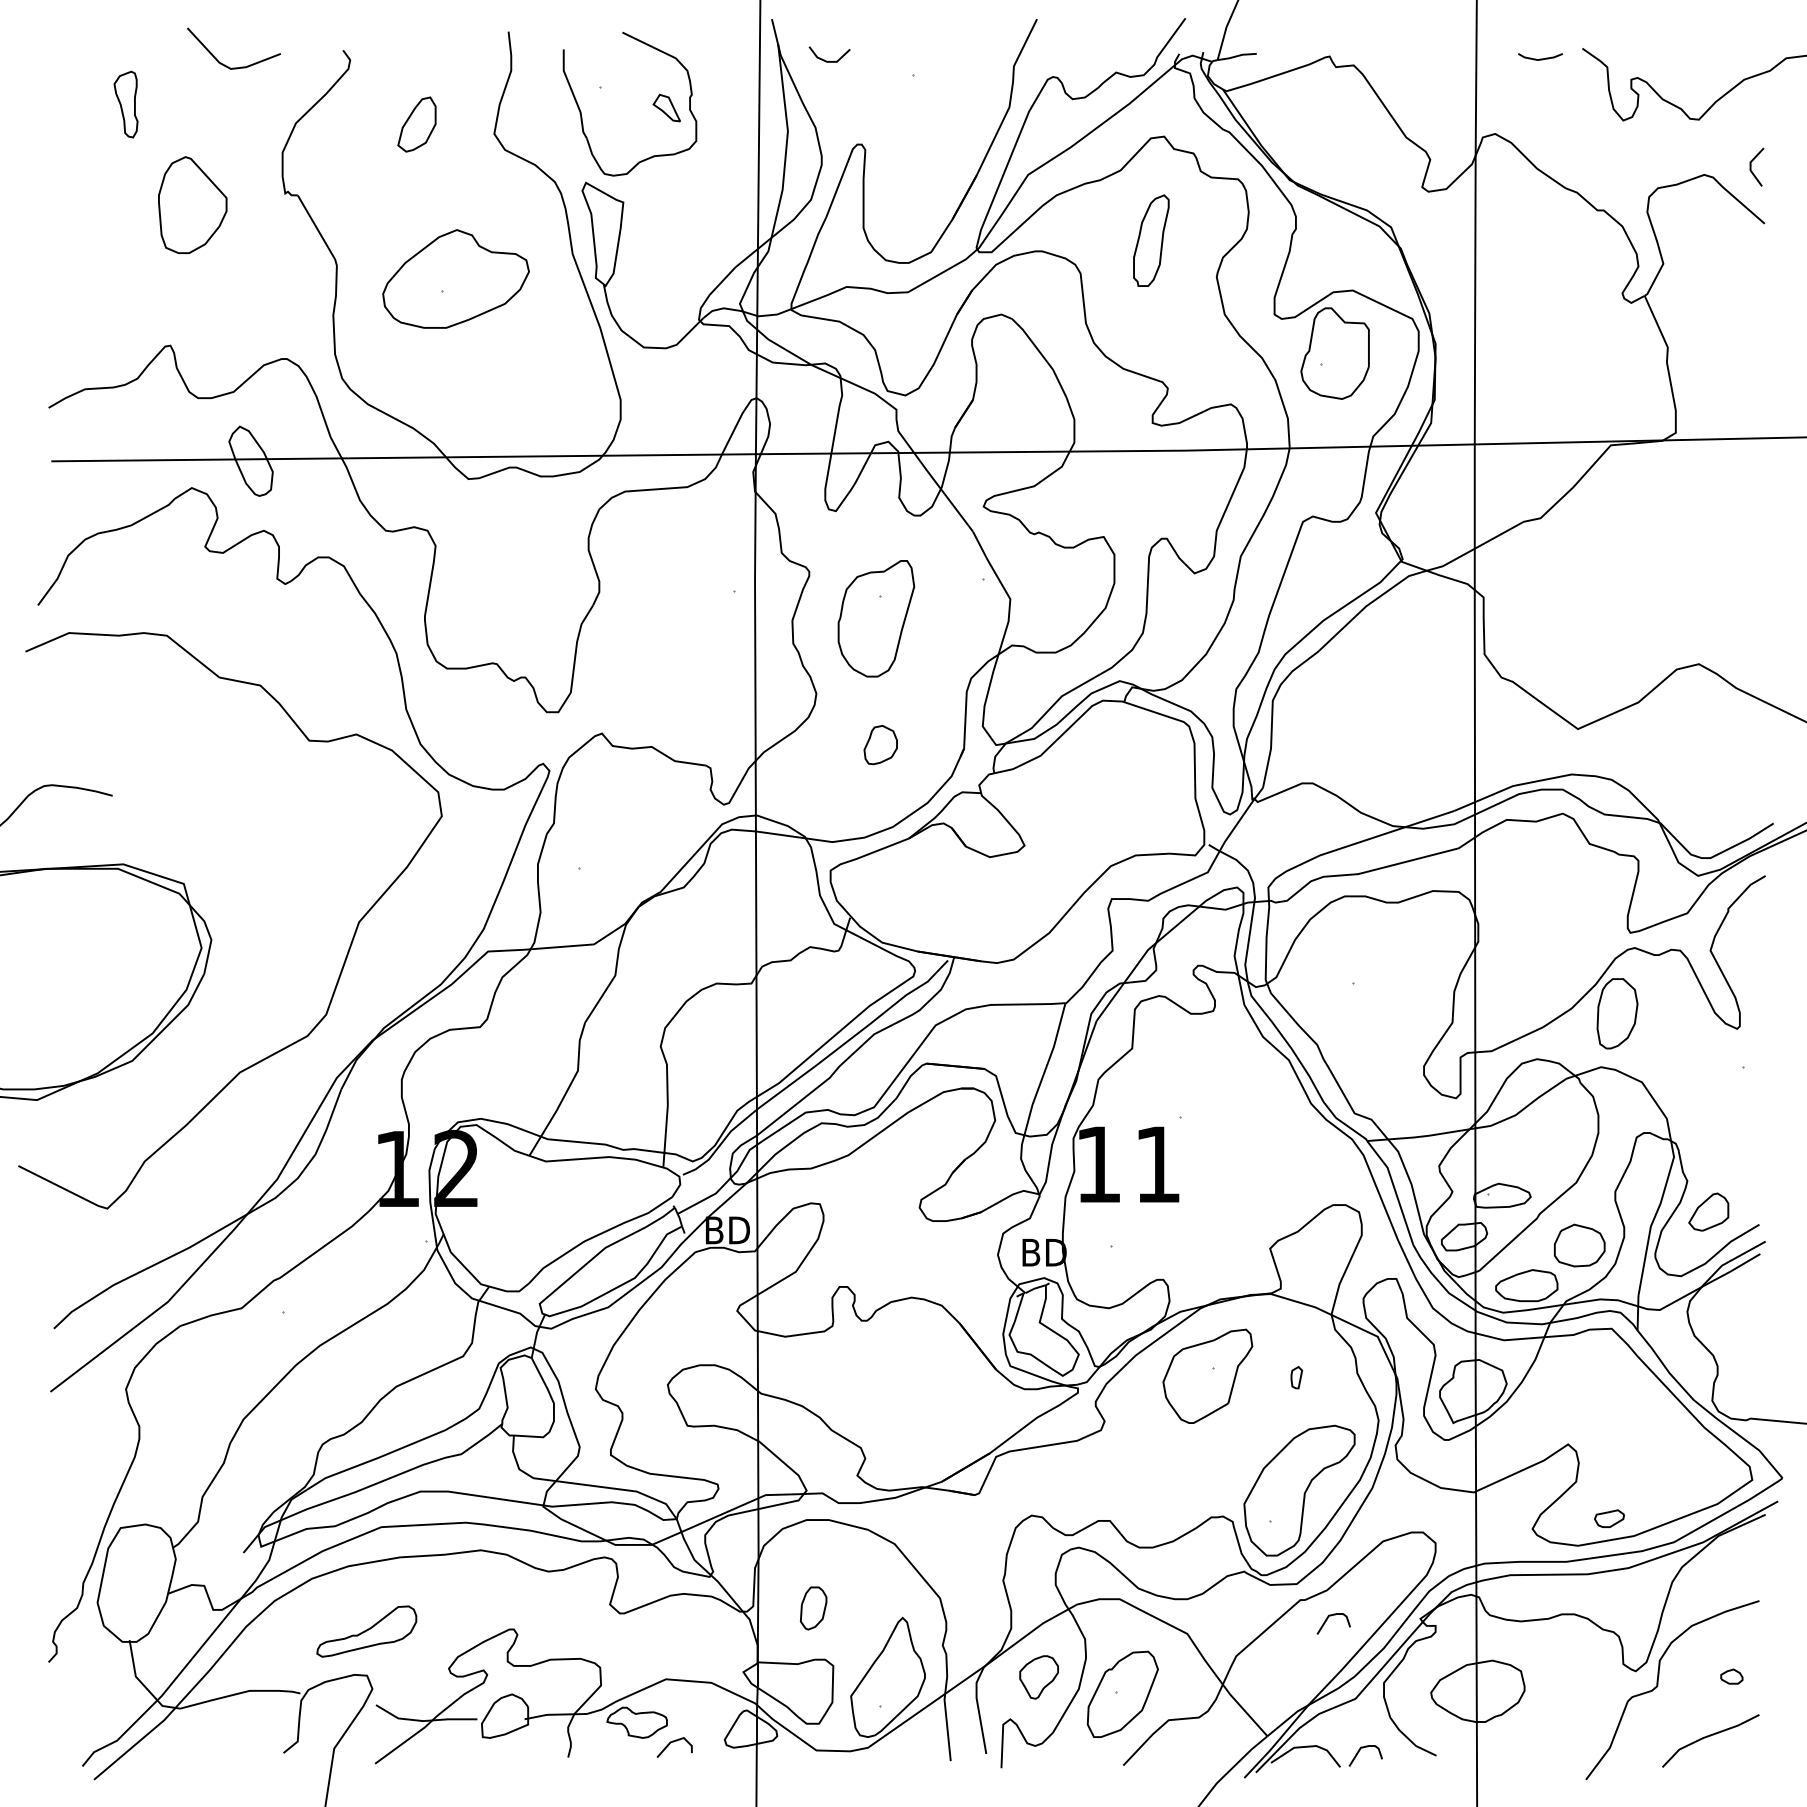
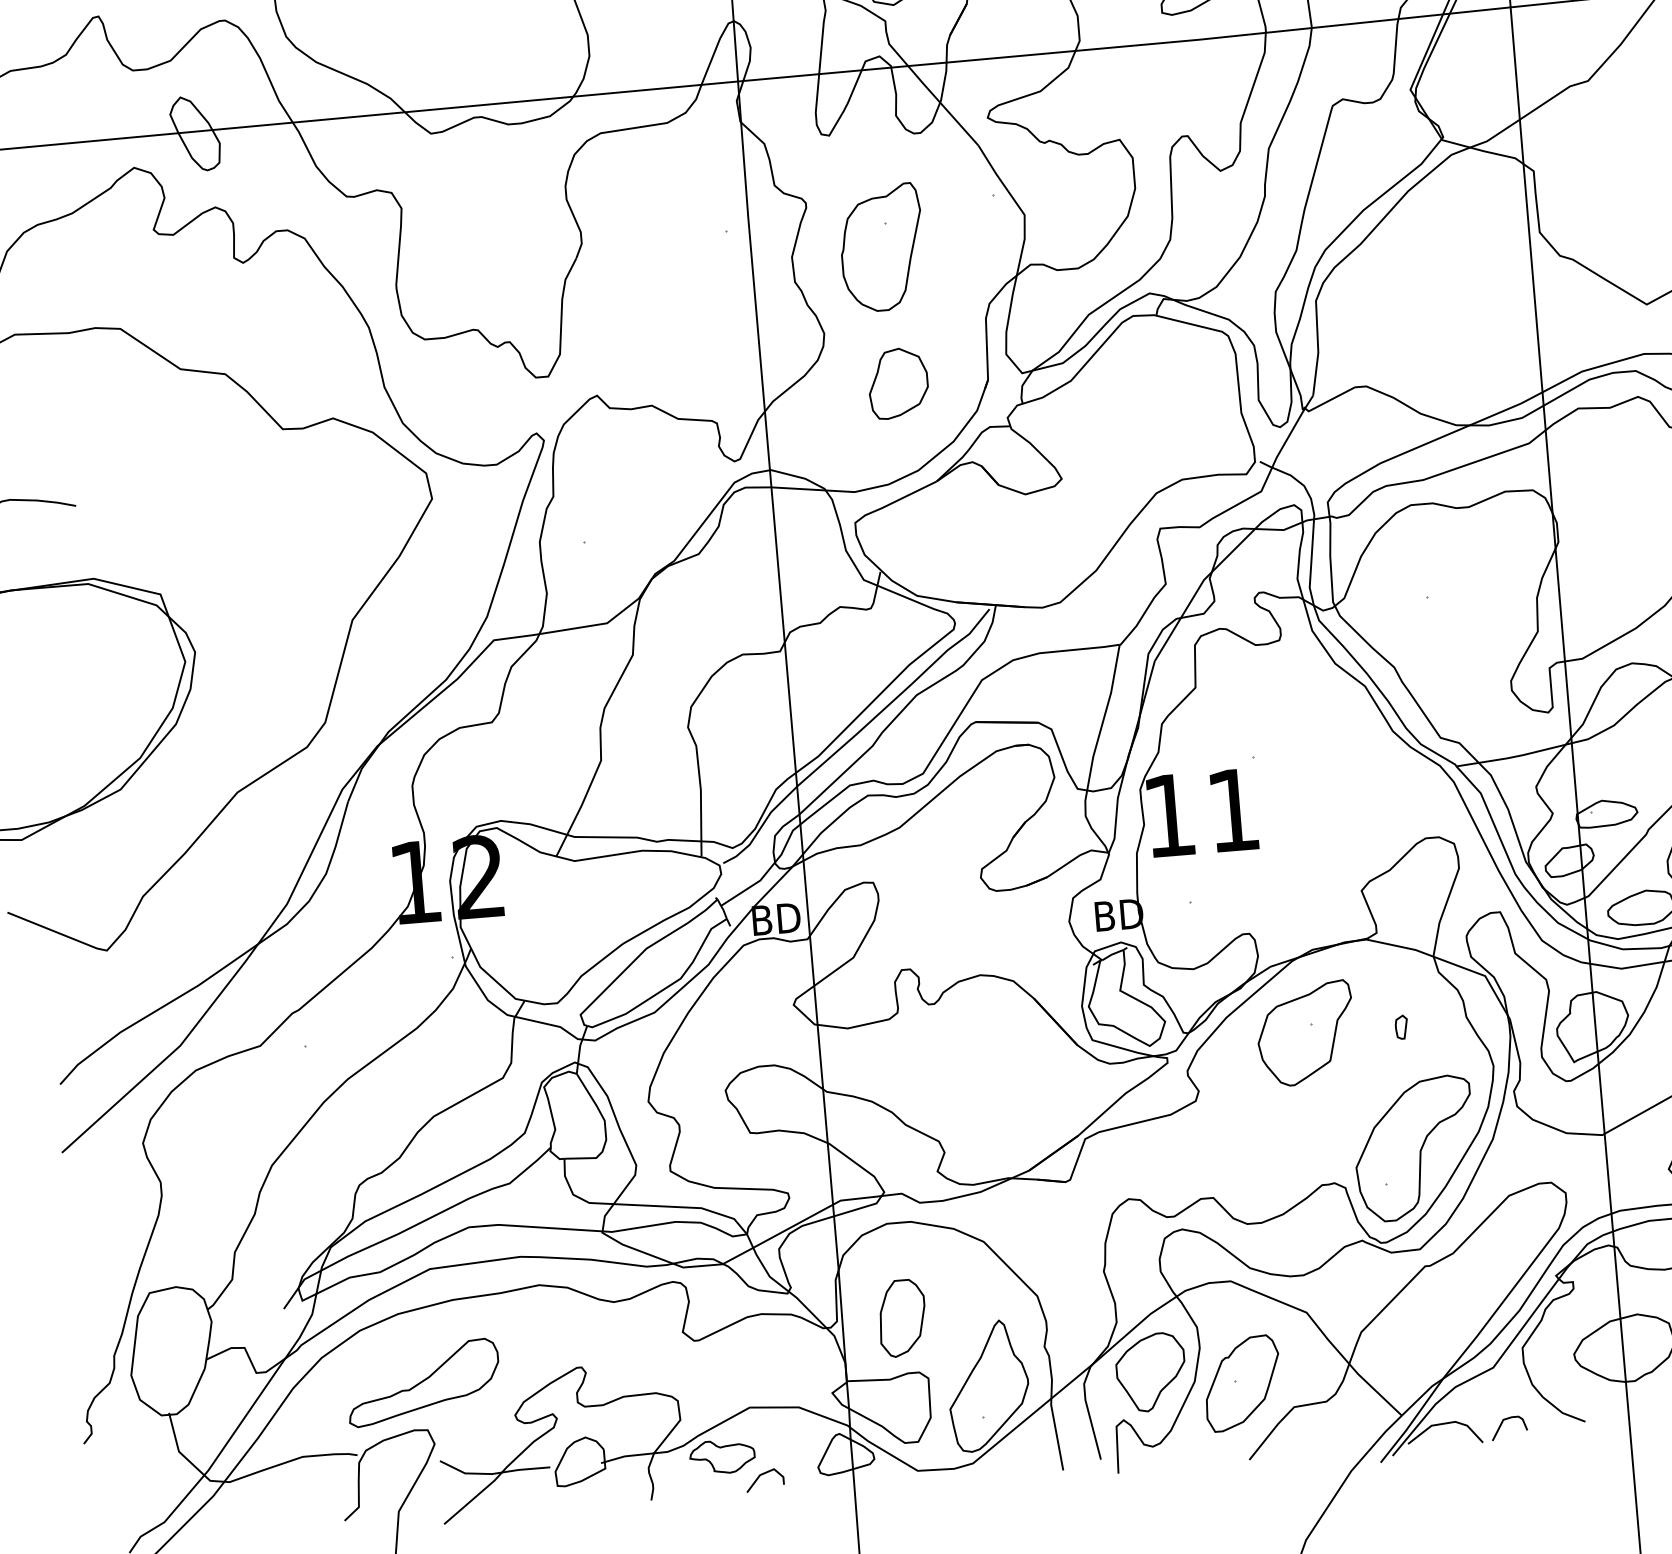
part: (880, 744) -> (897, 382), size x1.67
part: (813, 1608) -> (902, 1318), size x1.67
curve: (1327, 1620) -> (1456, 1285), removed
part: (366, 1631) -> (423, 1382), size x1.43
part: (1038, 1677) -> (1150, 1372), size x1.67

